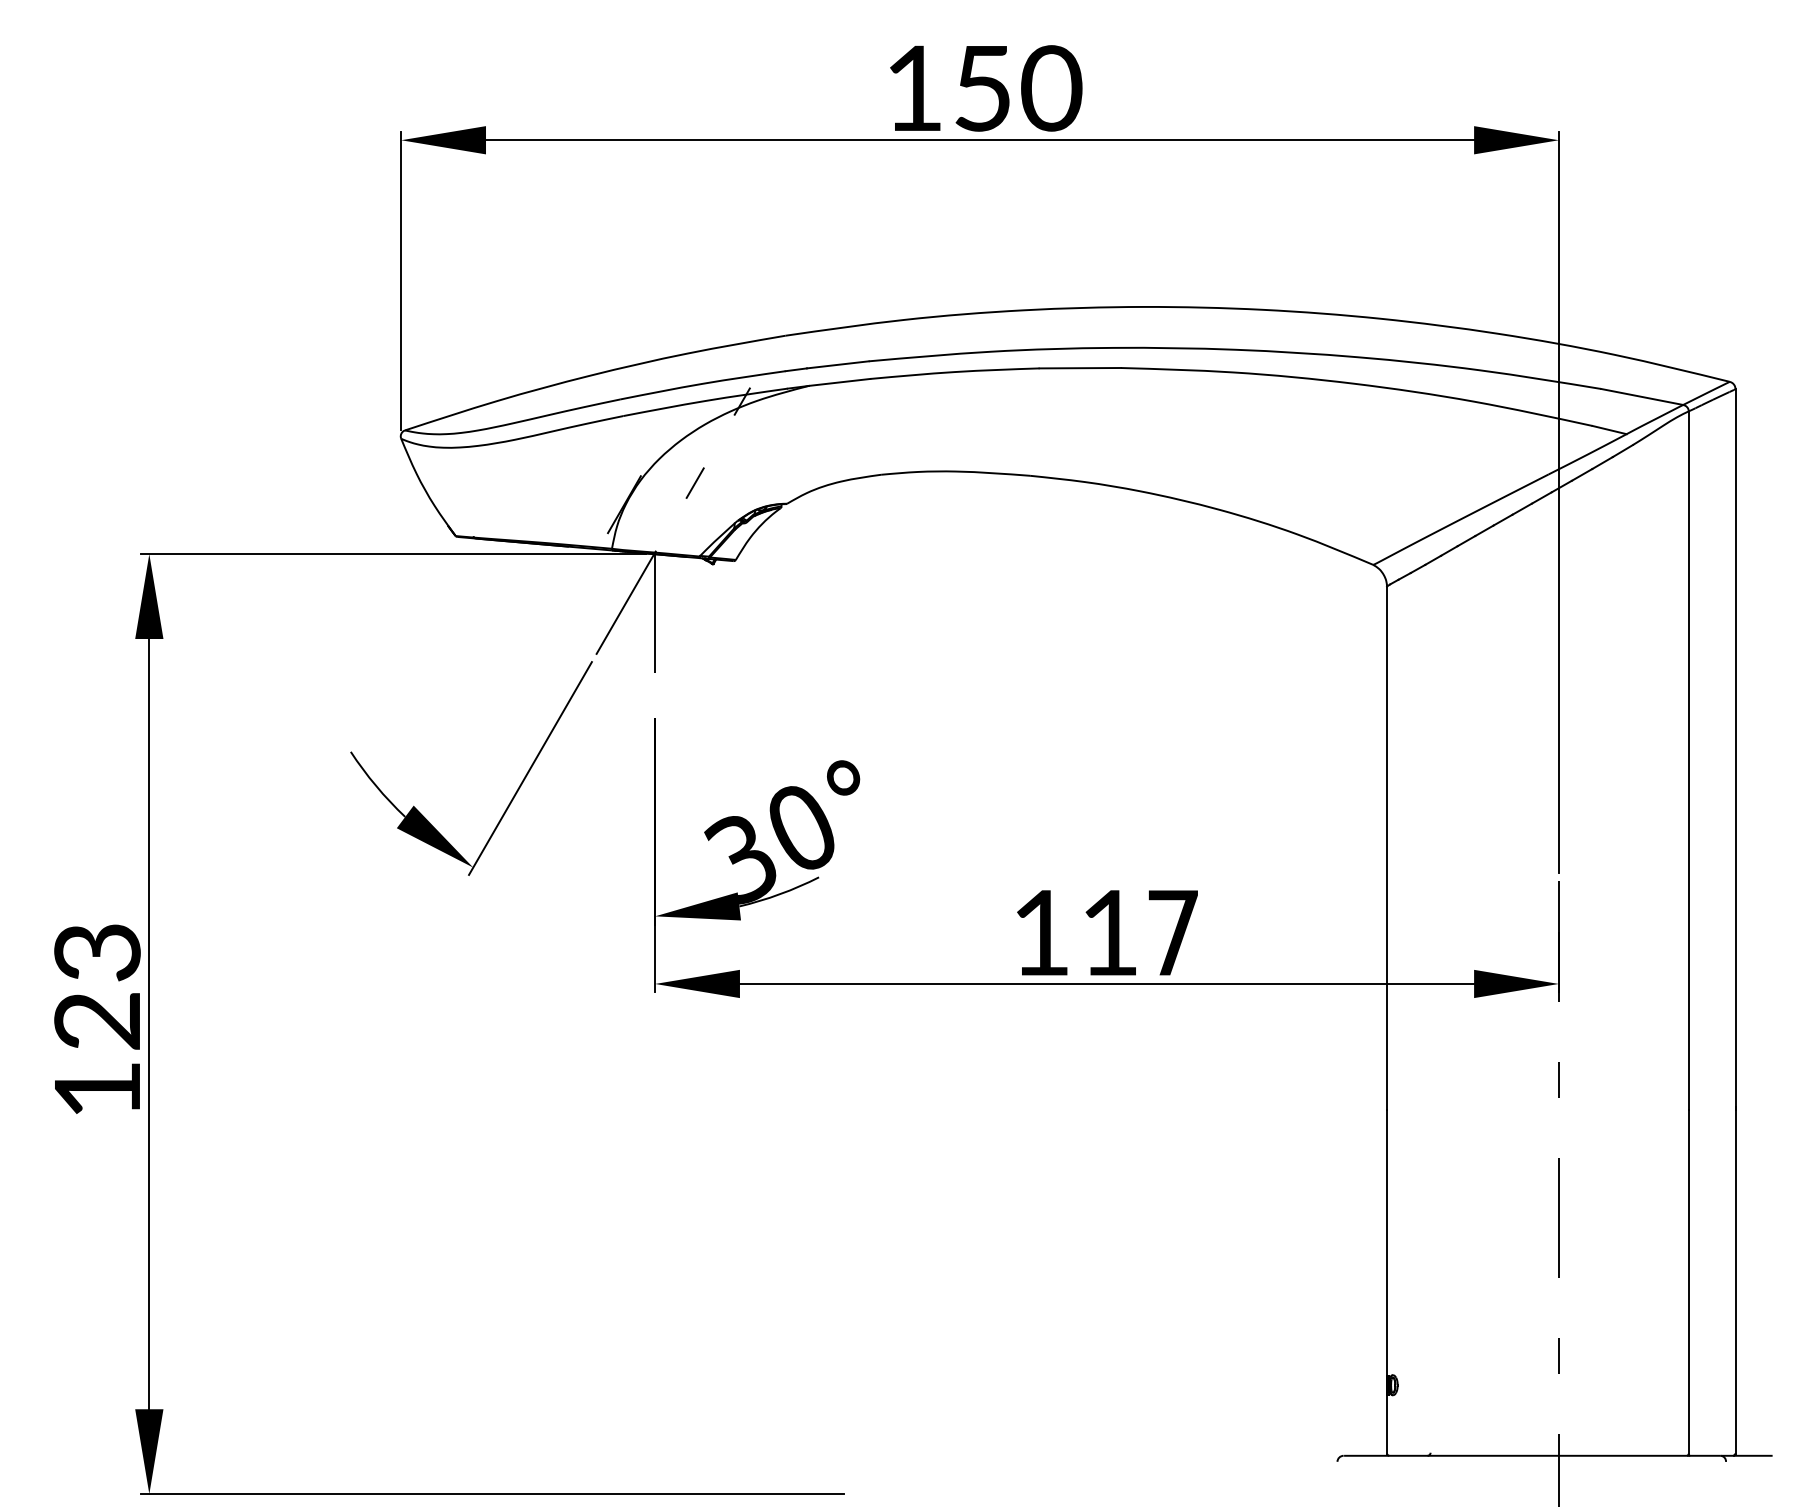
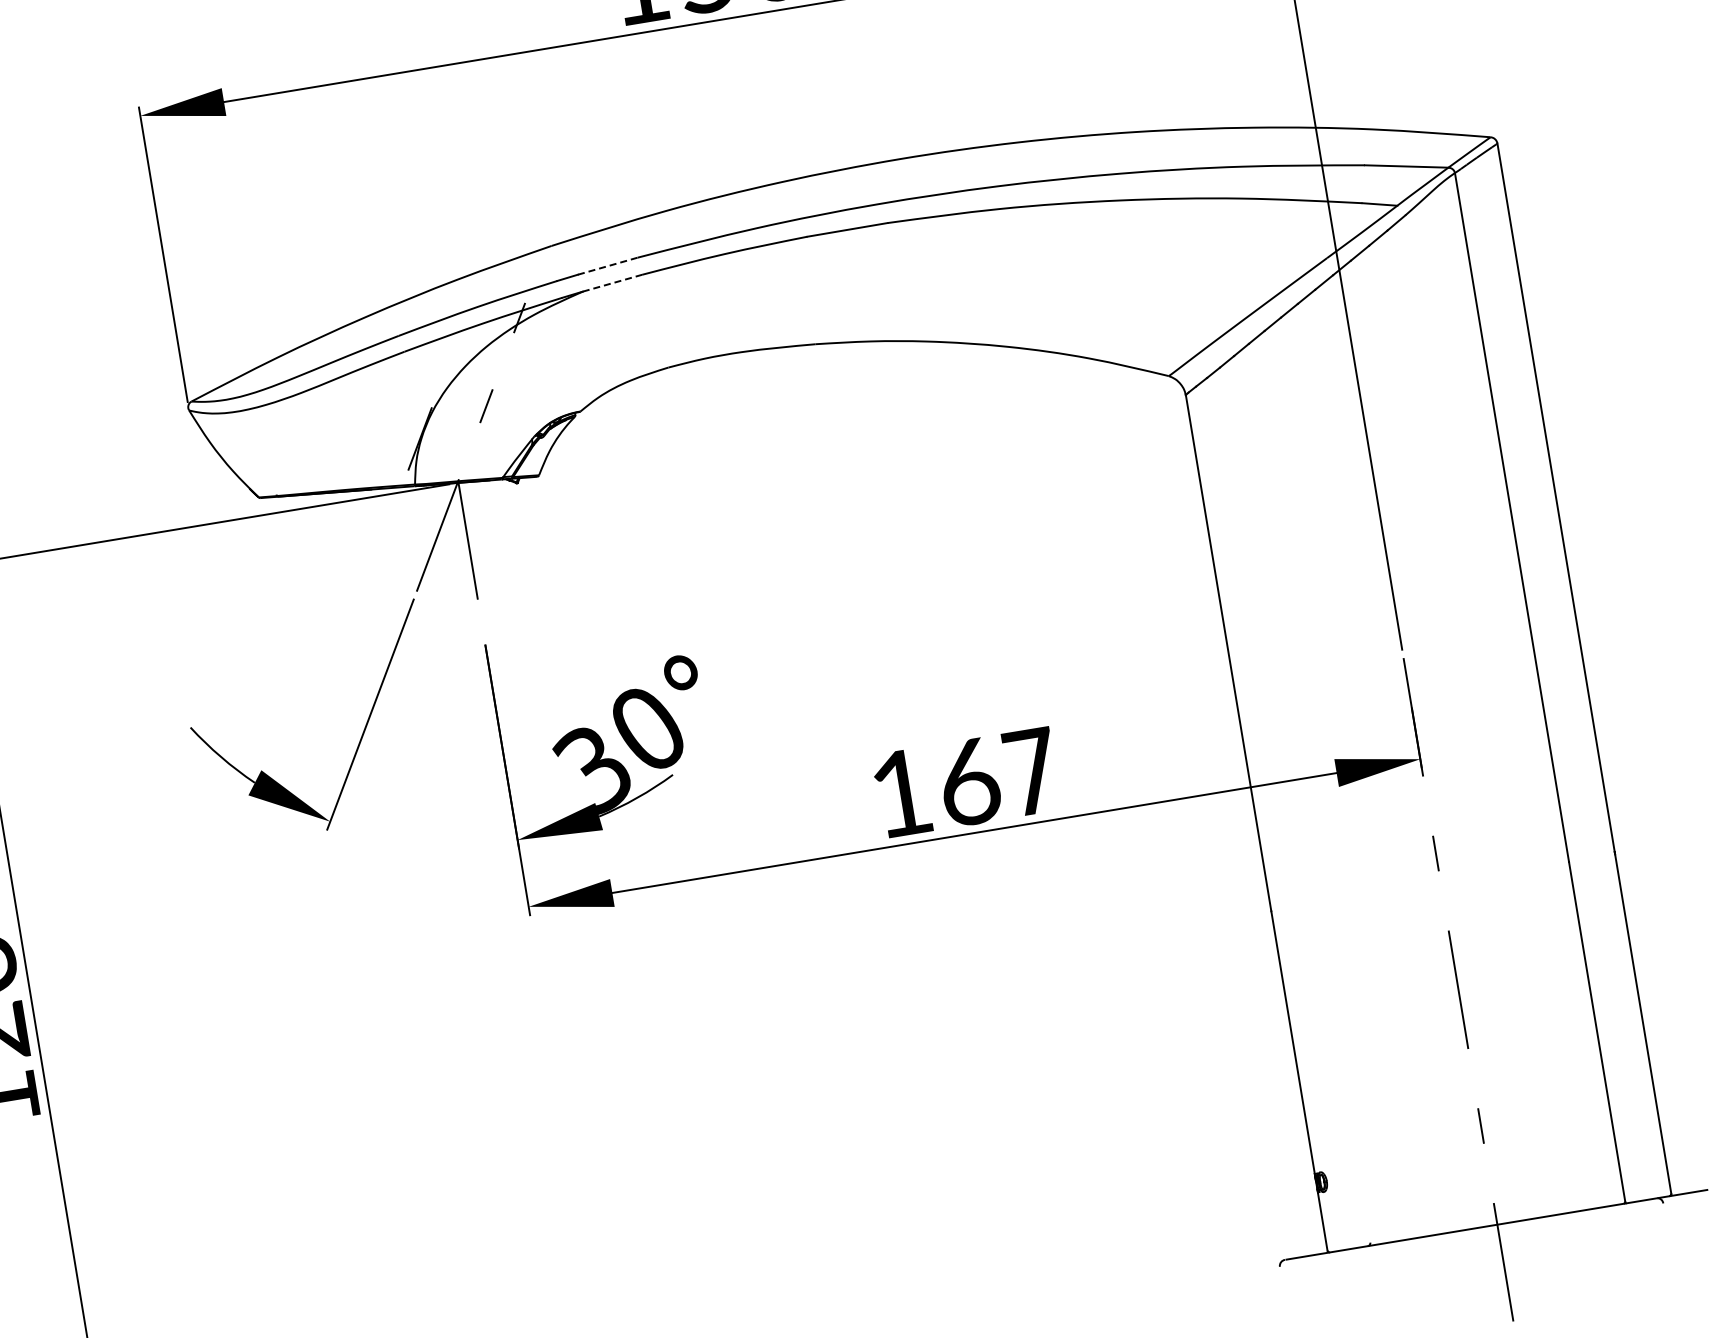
line: (838, 364) -> (608, 265), solid -> dashed
line: (839, 382) -> (612, 283), solid -> dashed
text: (1110, 933) -> (969, 782), 11 -> 16

